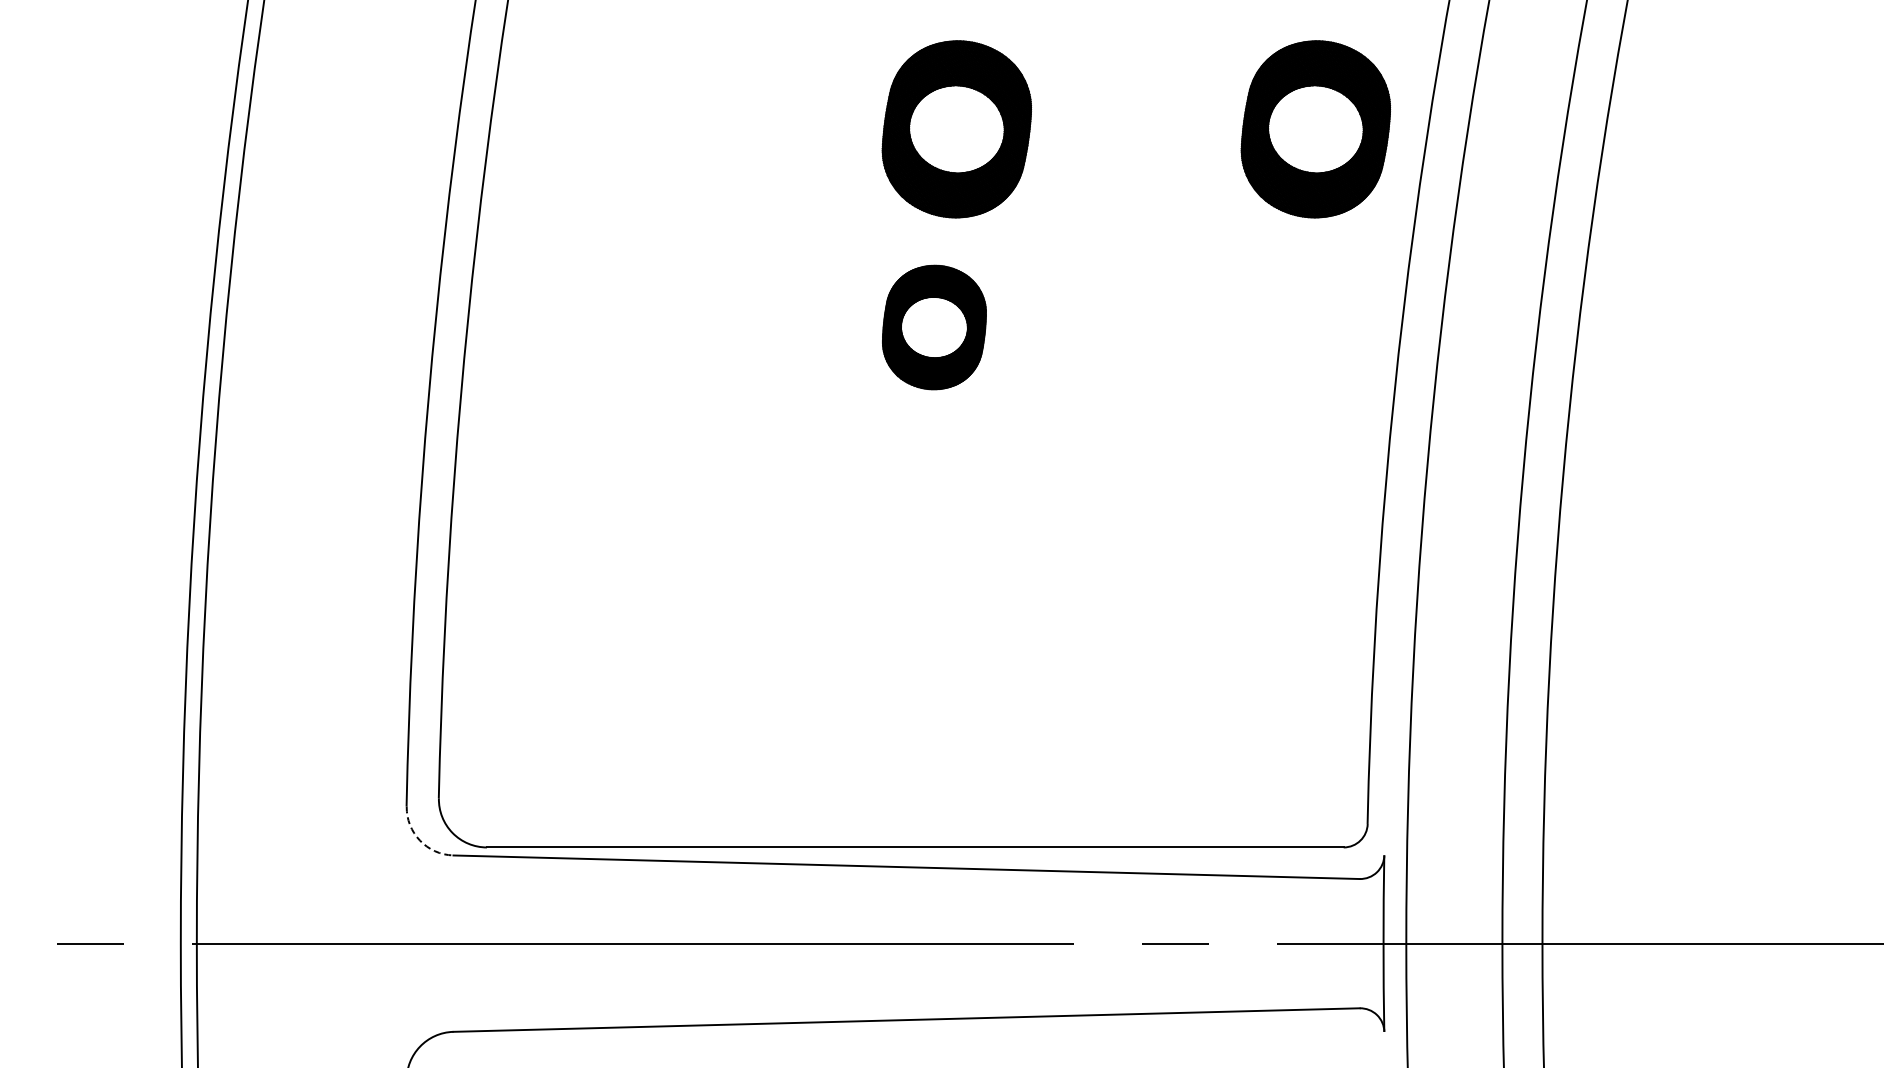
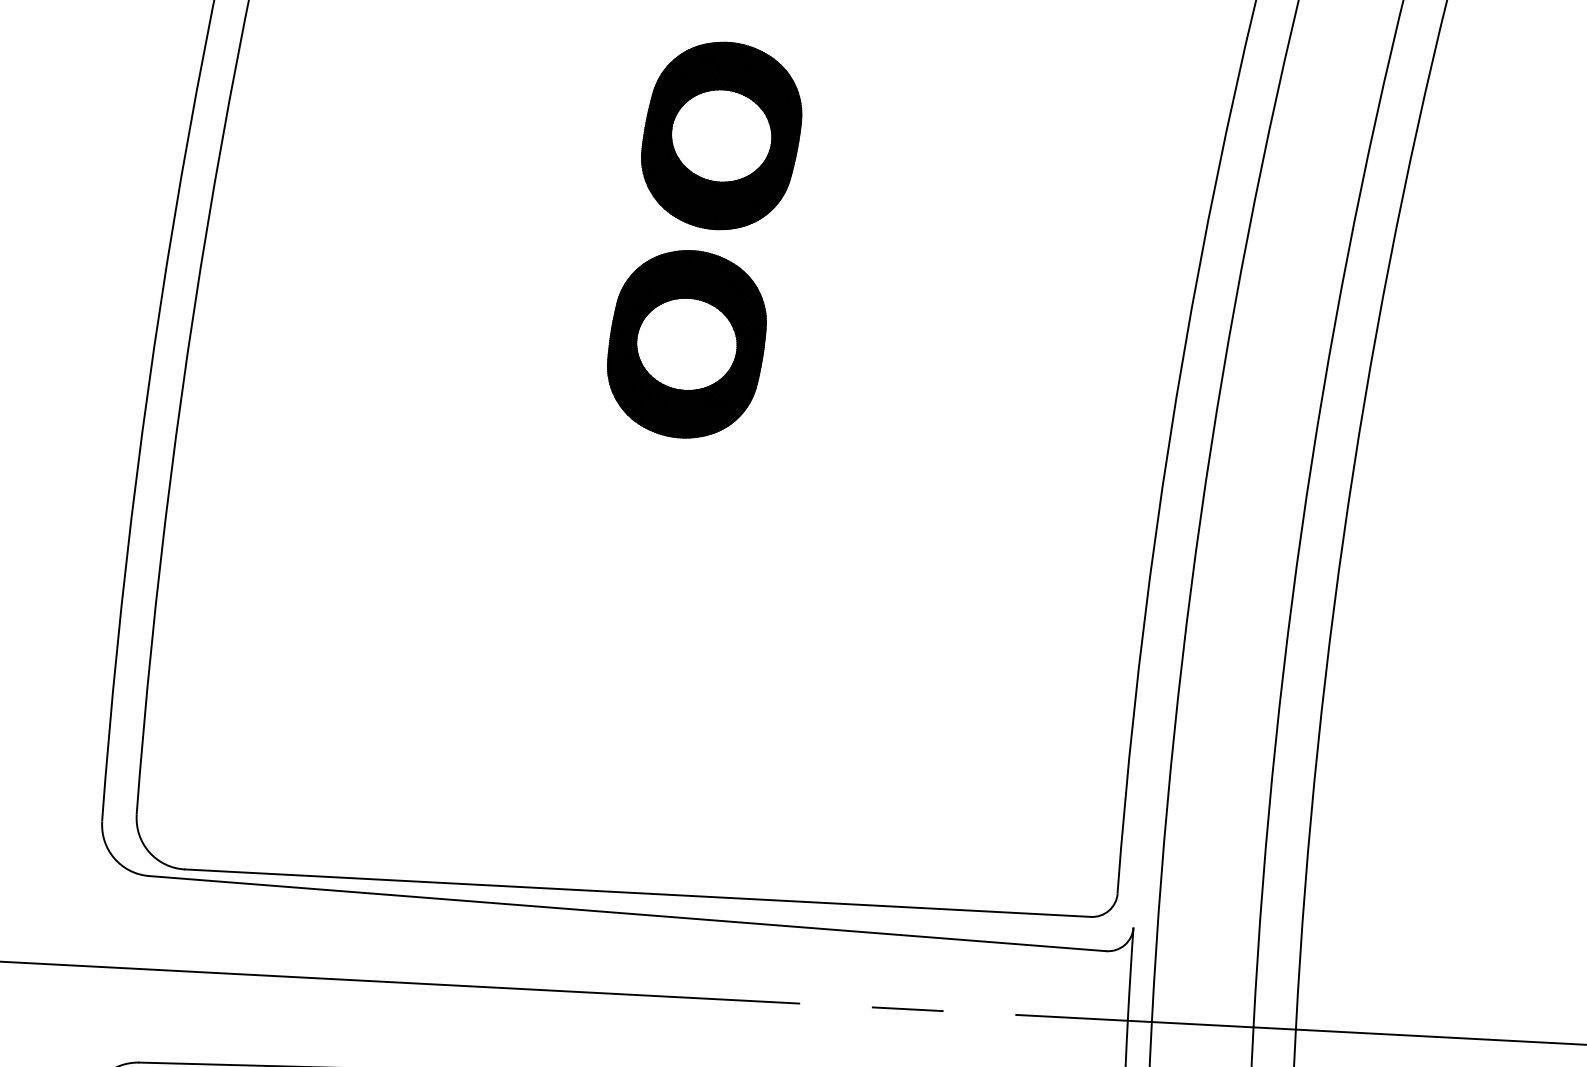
part: (1315, 129) -> (1100, 155), removed
part: (934, 327) -> (687, 344), size x1.43
arc: (419, 840) -> (113, 858), dashed -> solid

